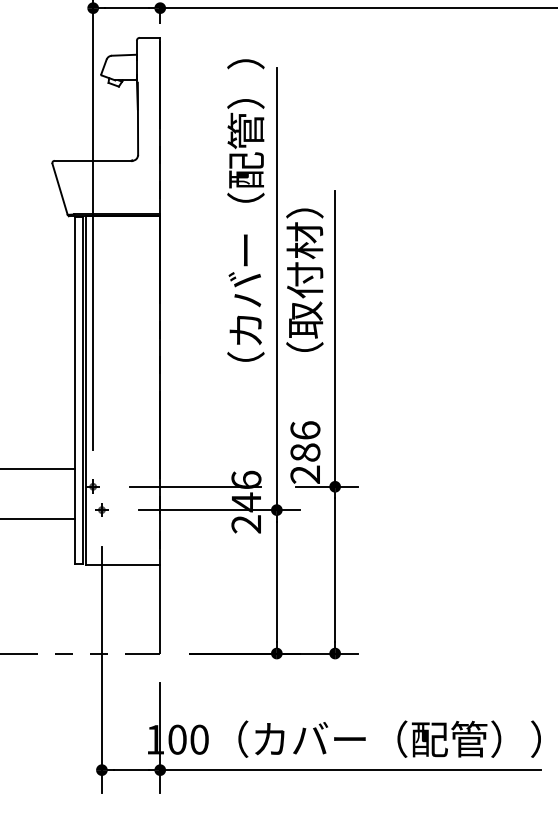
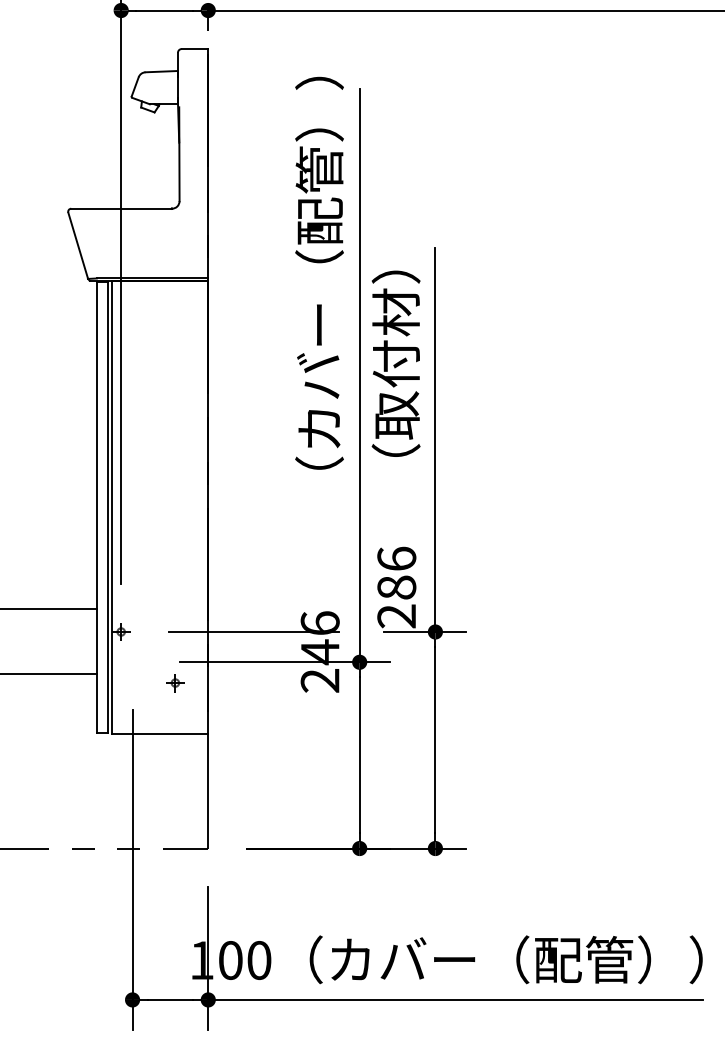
part: (101, 509) -> (174, 682), moved

